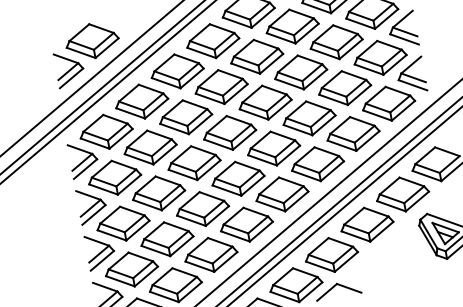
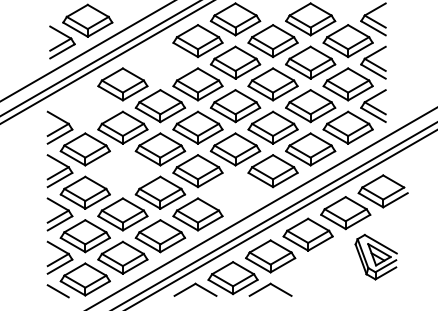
part: (177, 71) -> (160, 62), removed
part: (105, 132) -> (84, 106), removed
part: (158, 193) -> (122, 171), removed
part: (282, 194) -> (235, 192), removed

